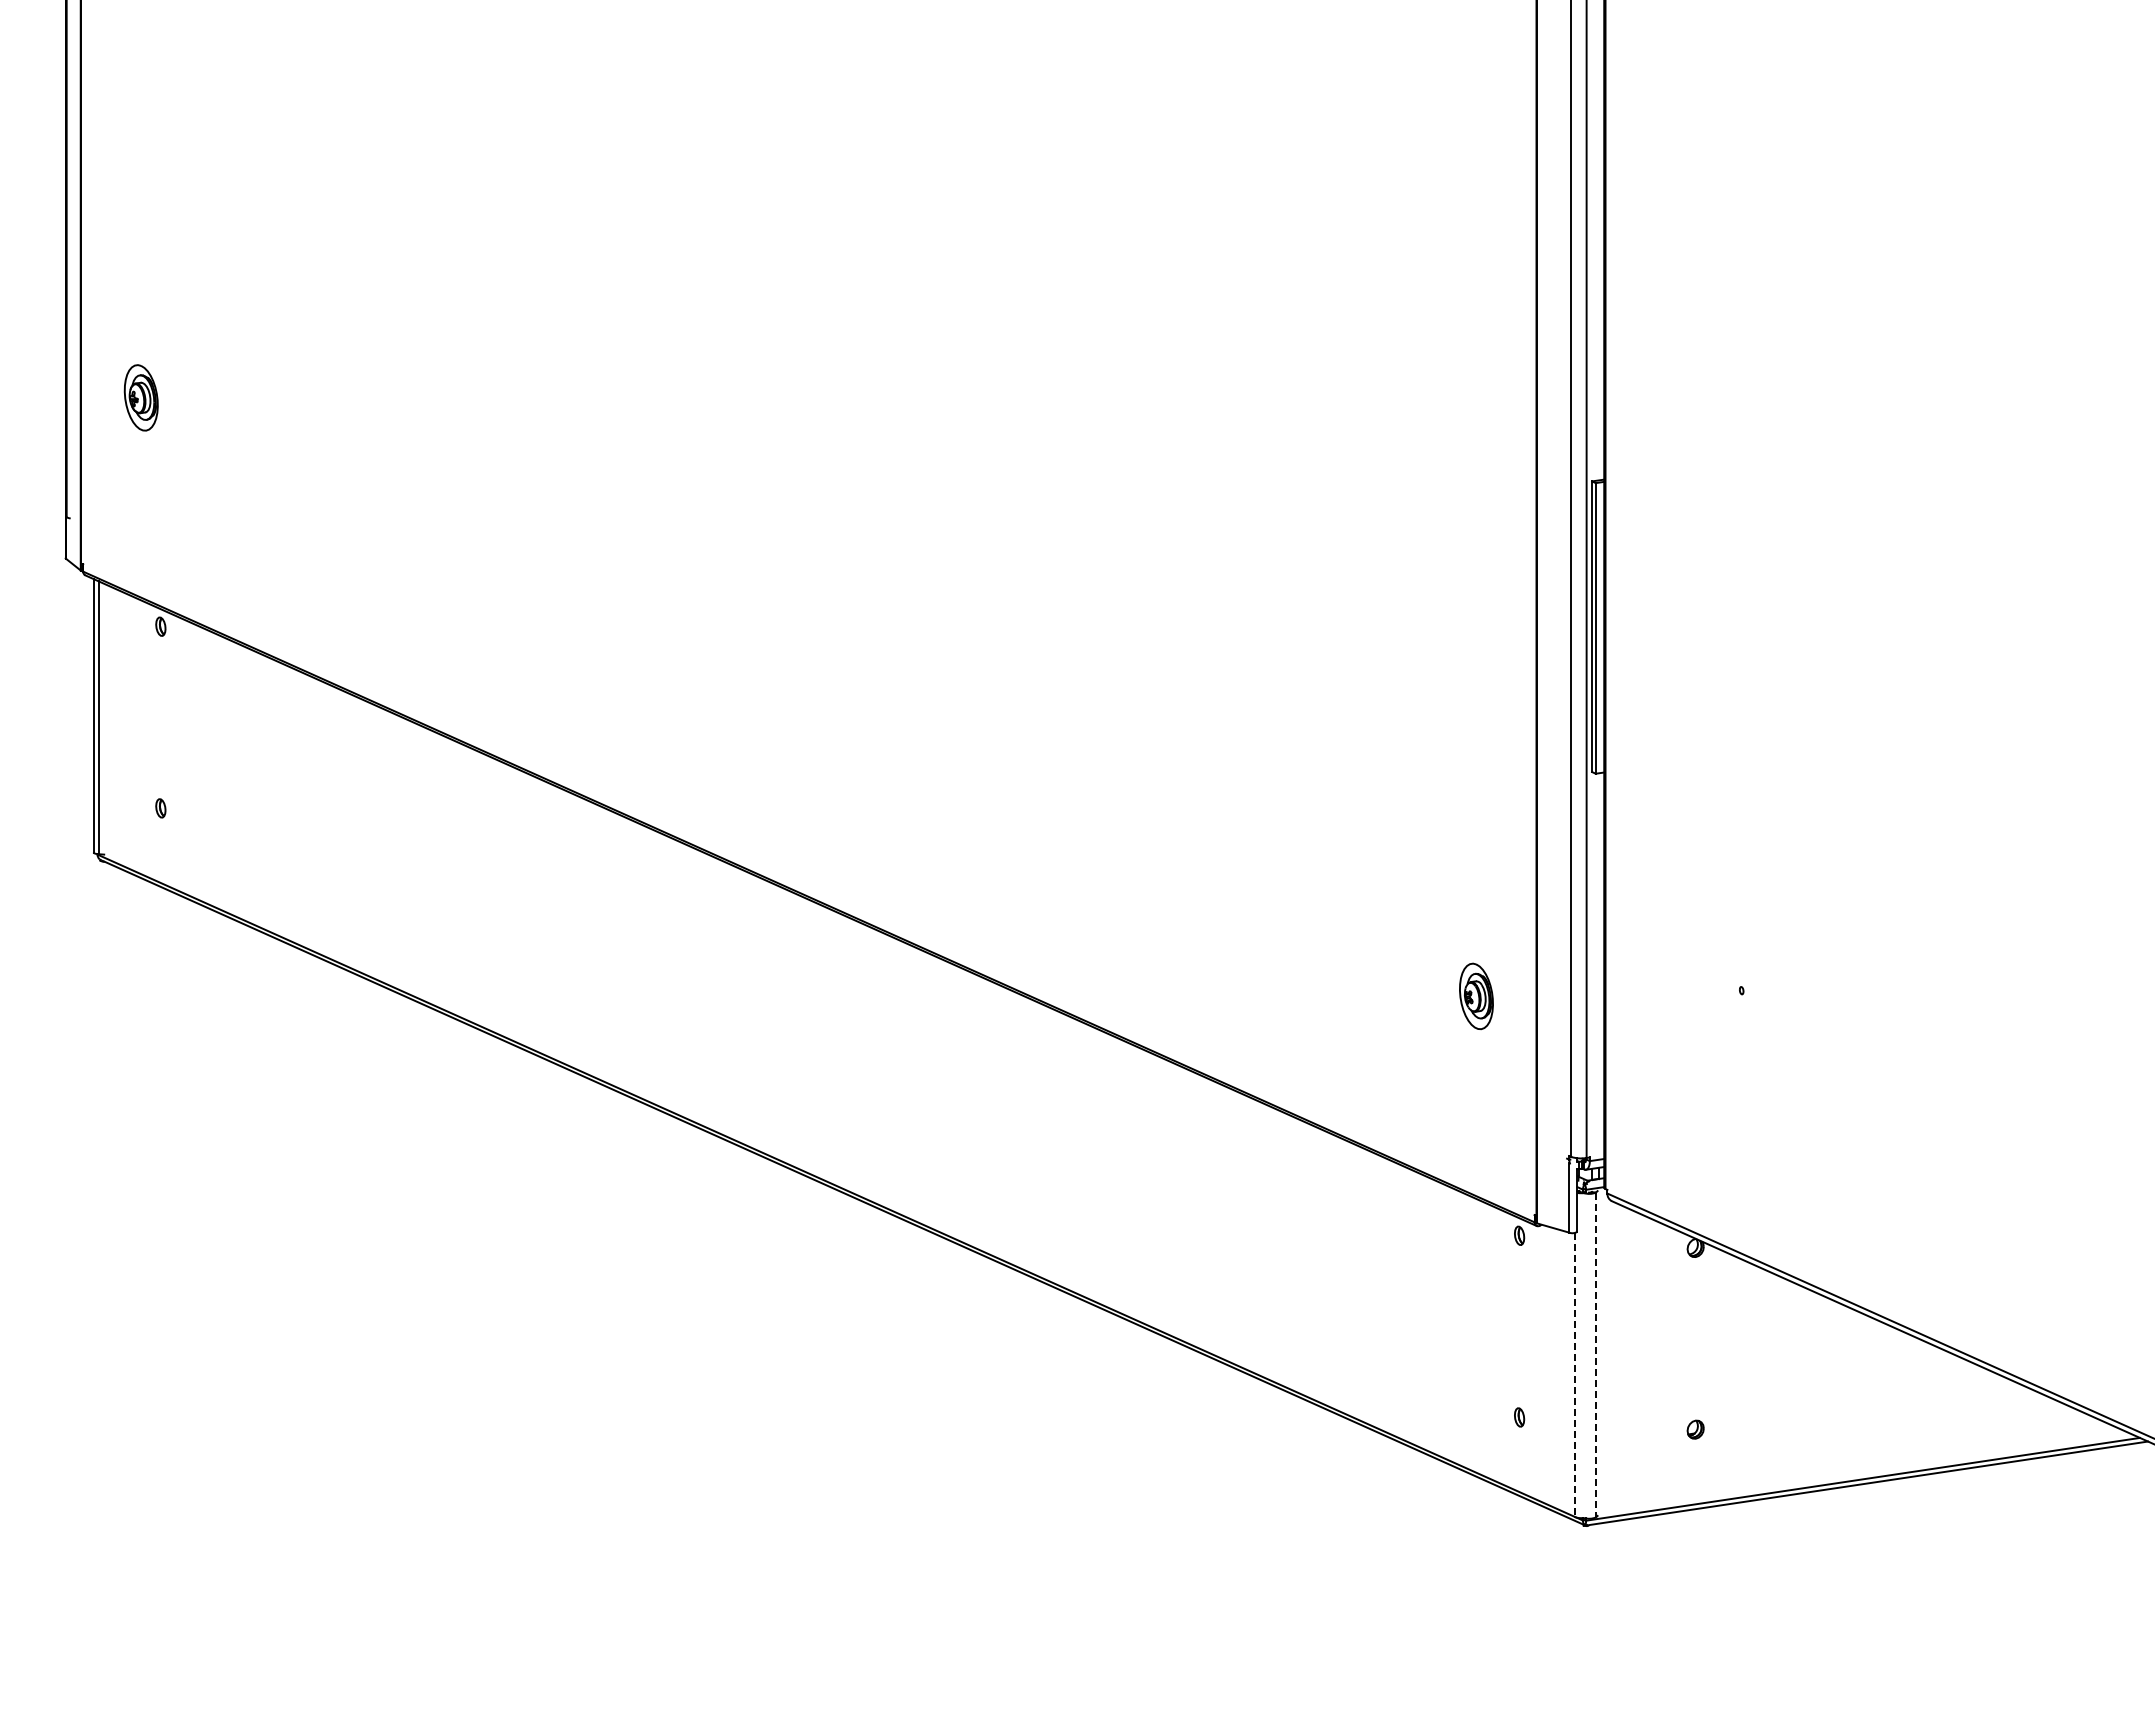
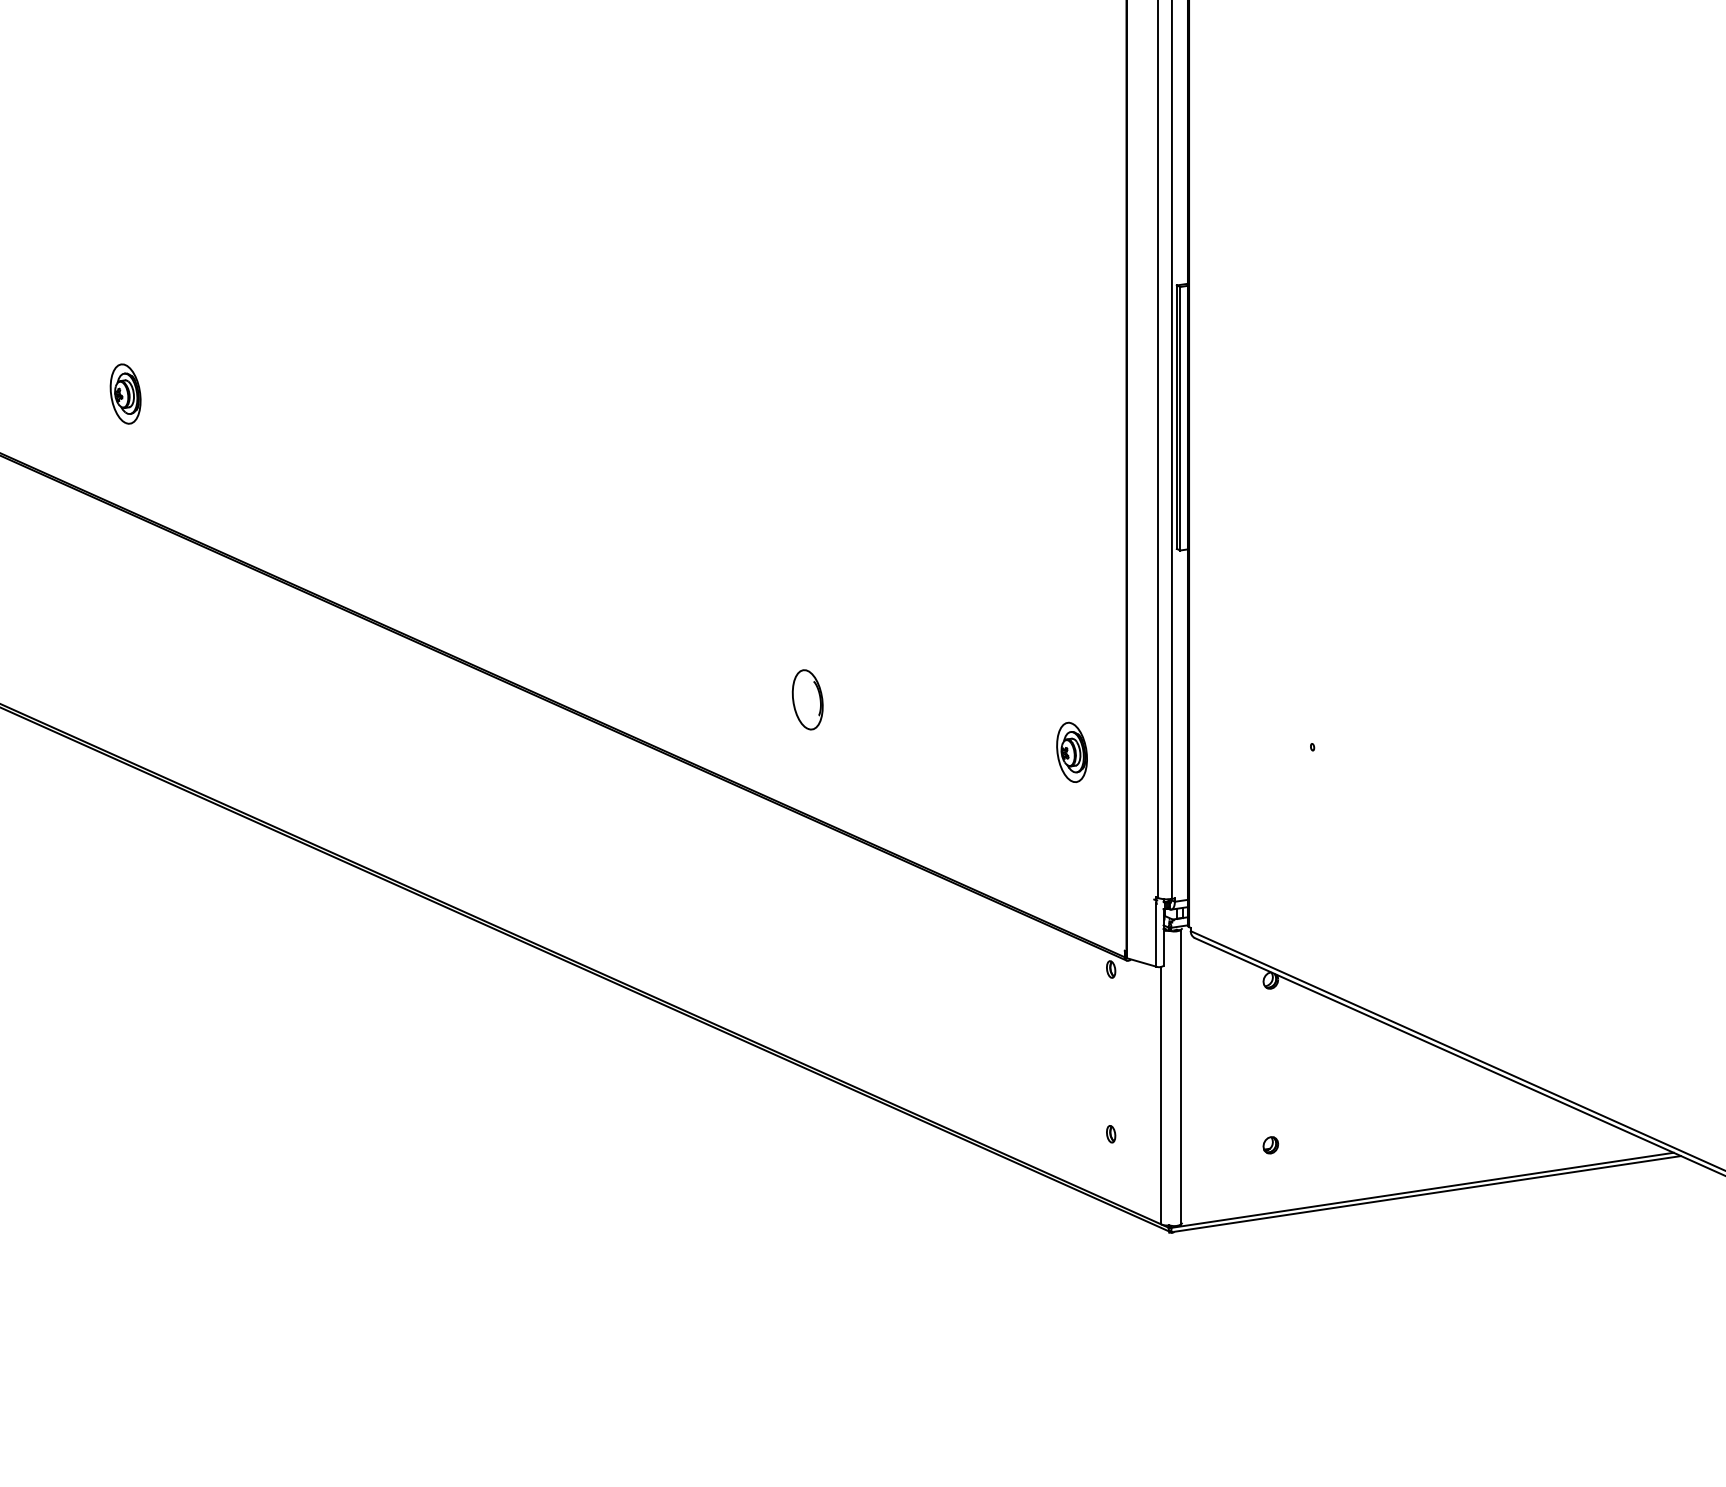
part: (432, 600) -> (125, 393), added
part: (1184, 938) -> (807, 699), added
line: (1596, 1355) -> (1180, 1078), dashed -> solid
line: (1574, 1374) -> (1160, 1095), dashed -> solid

